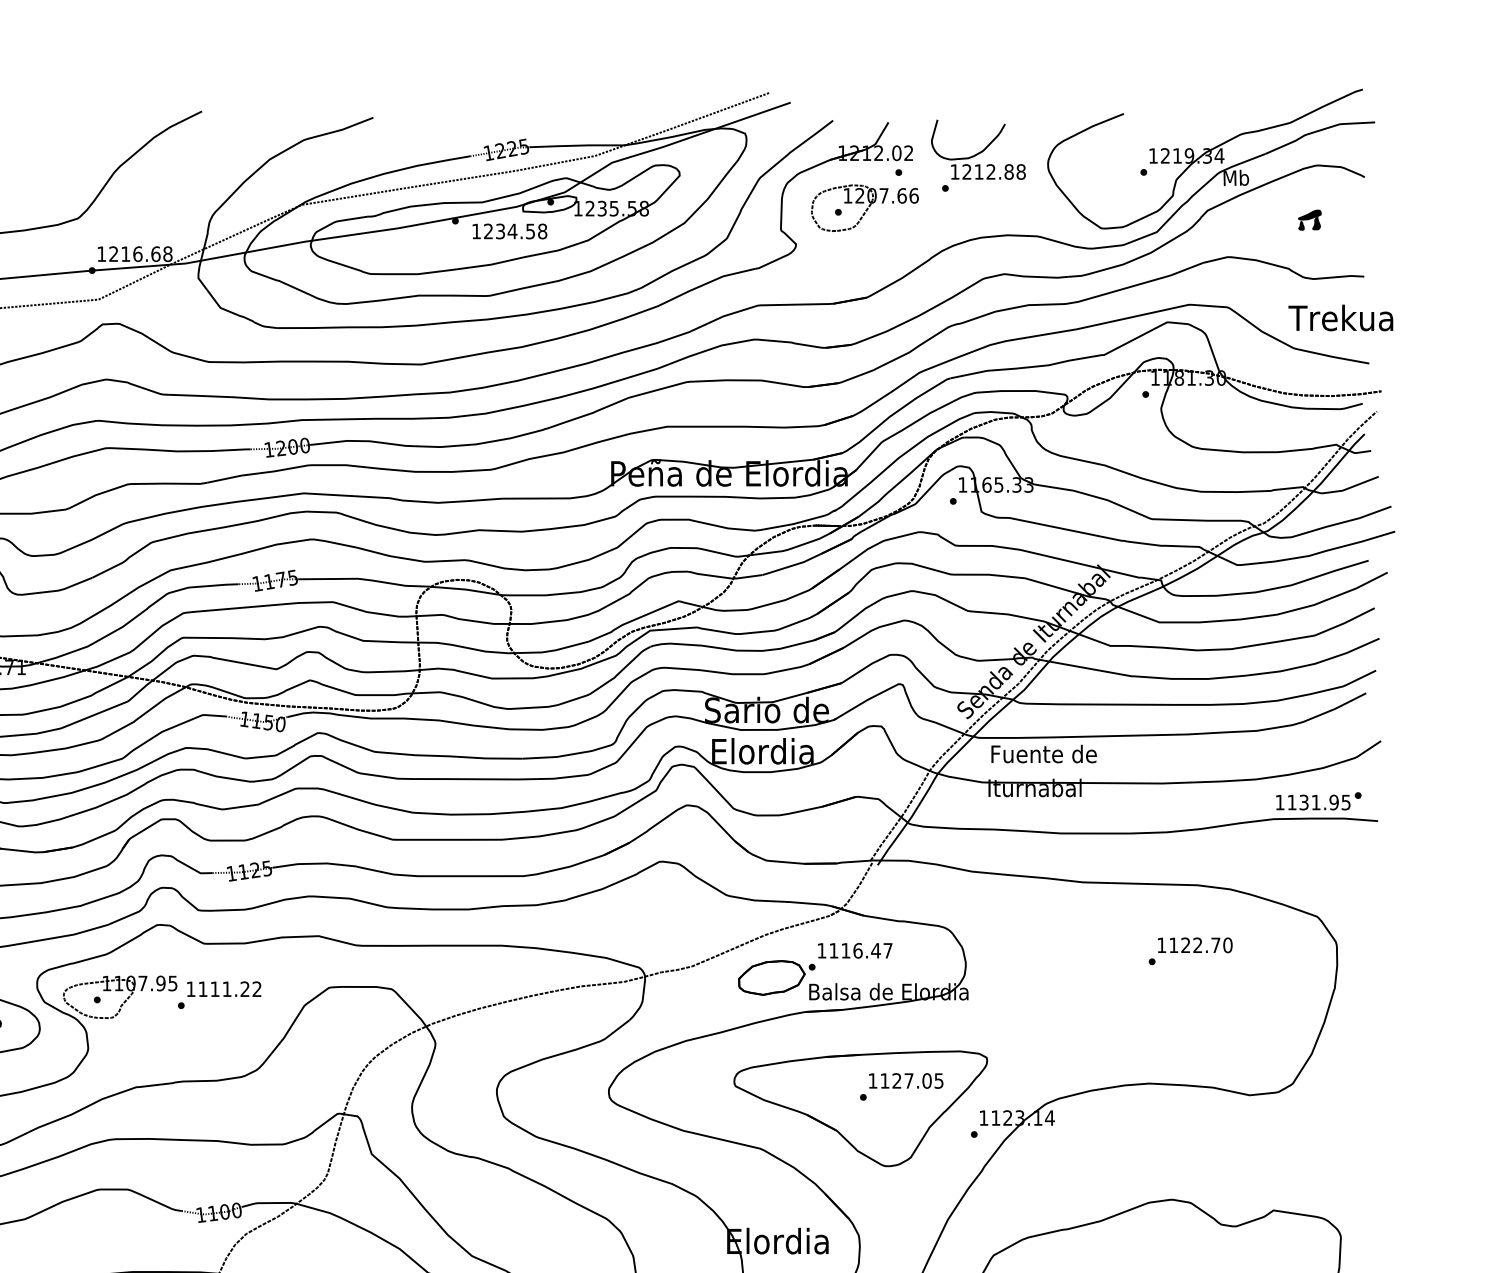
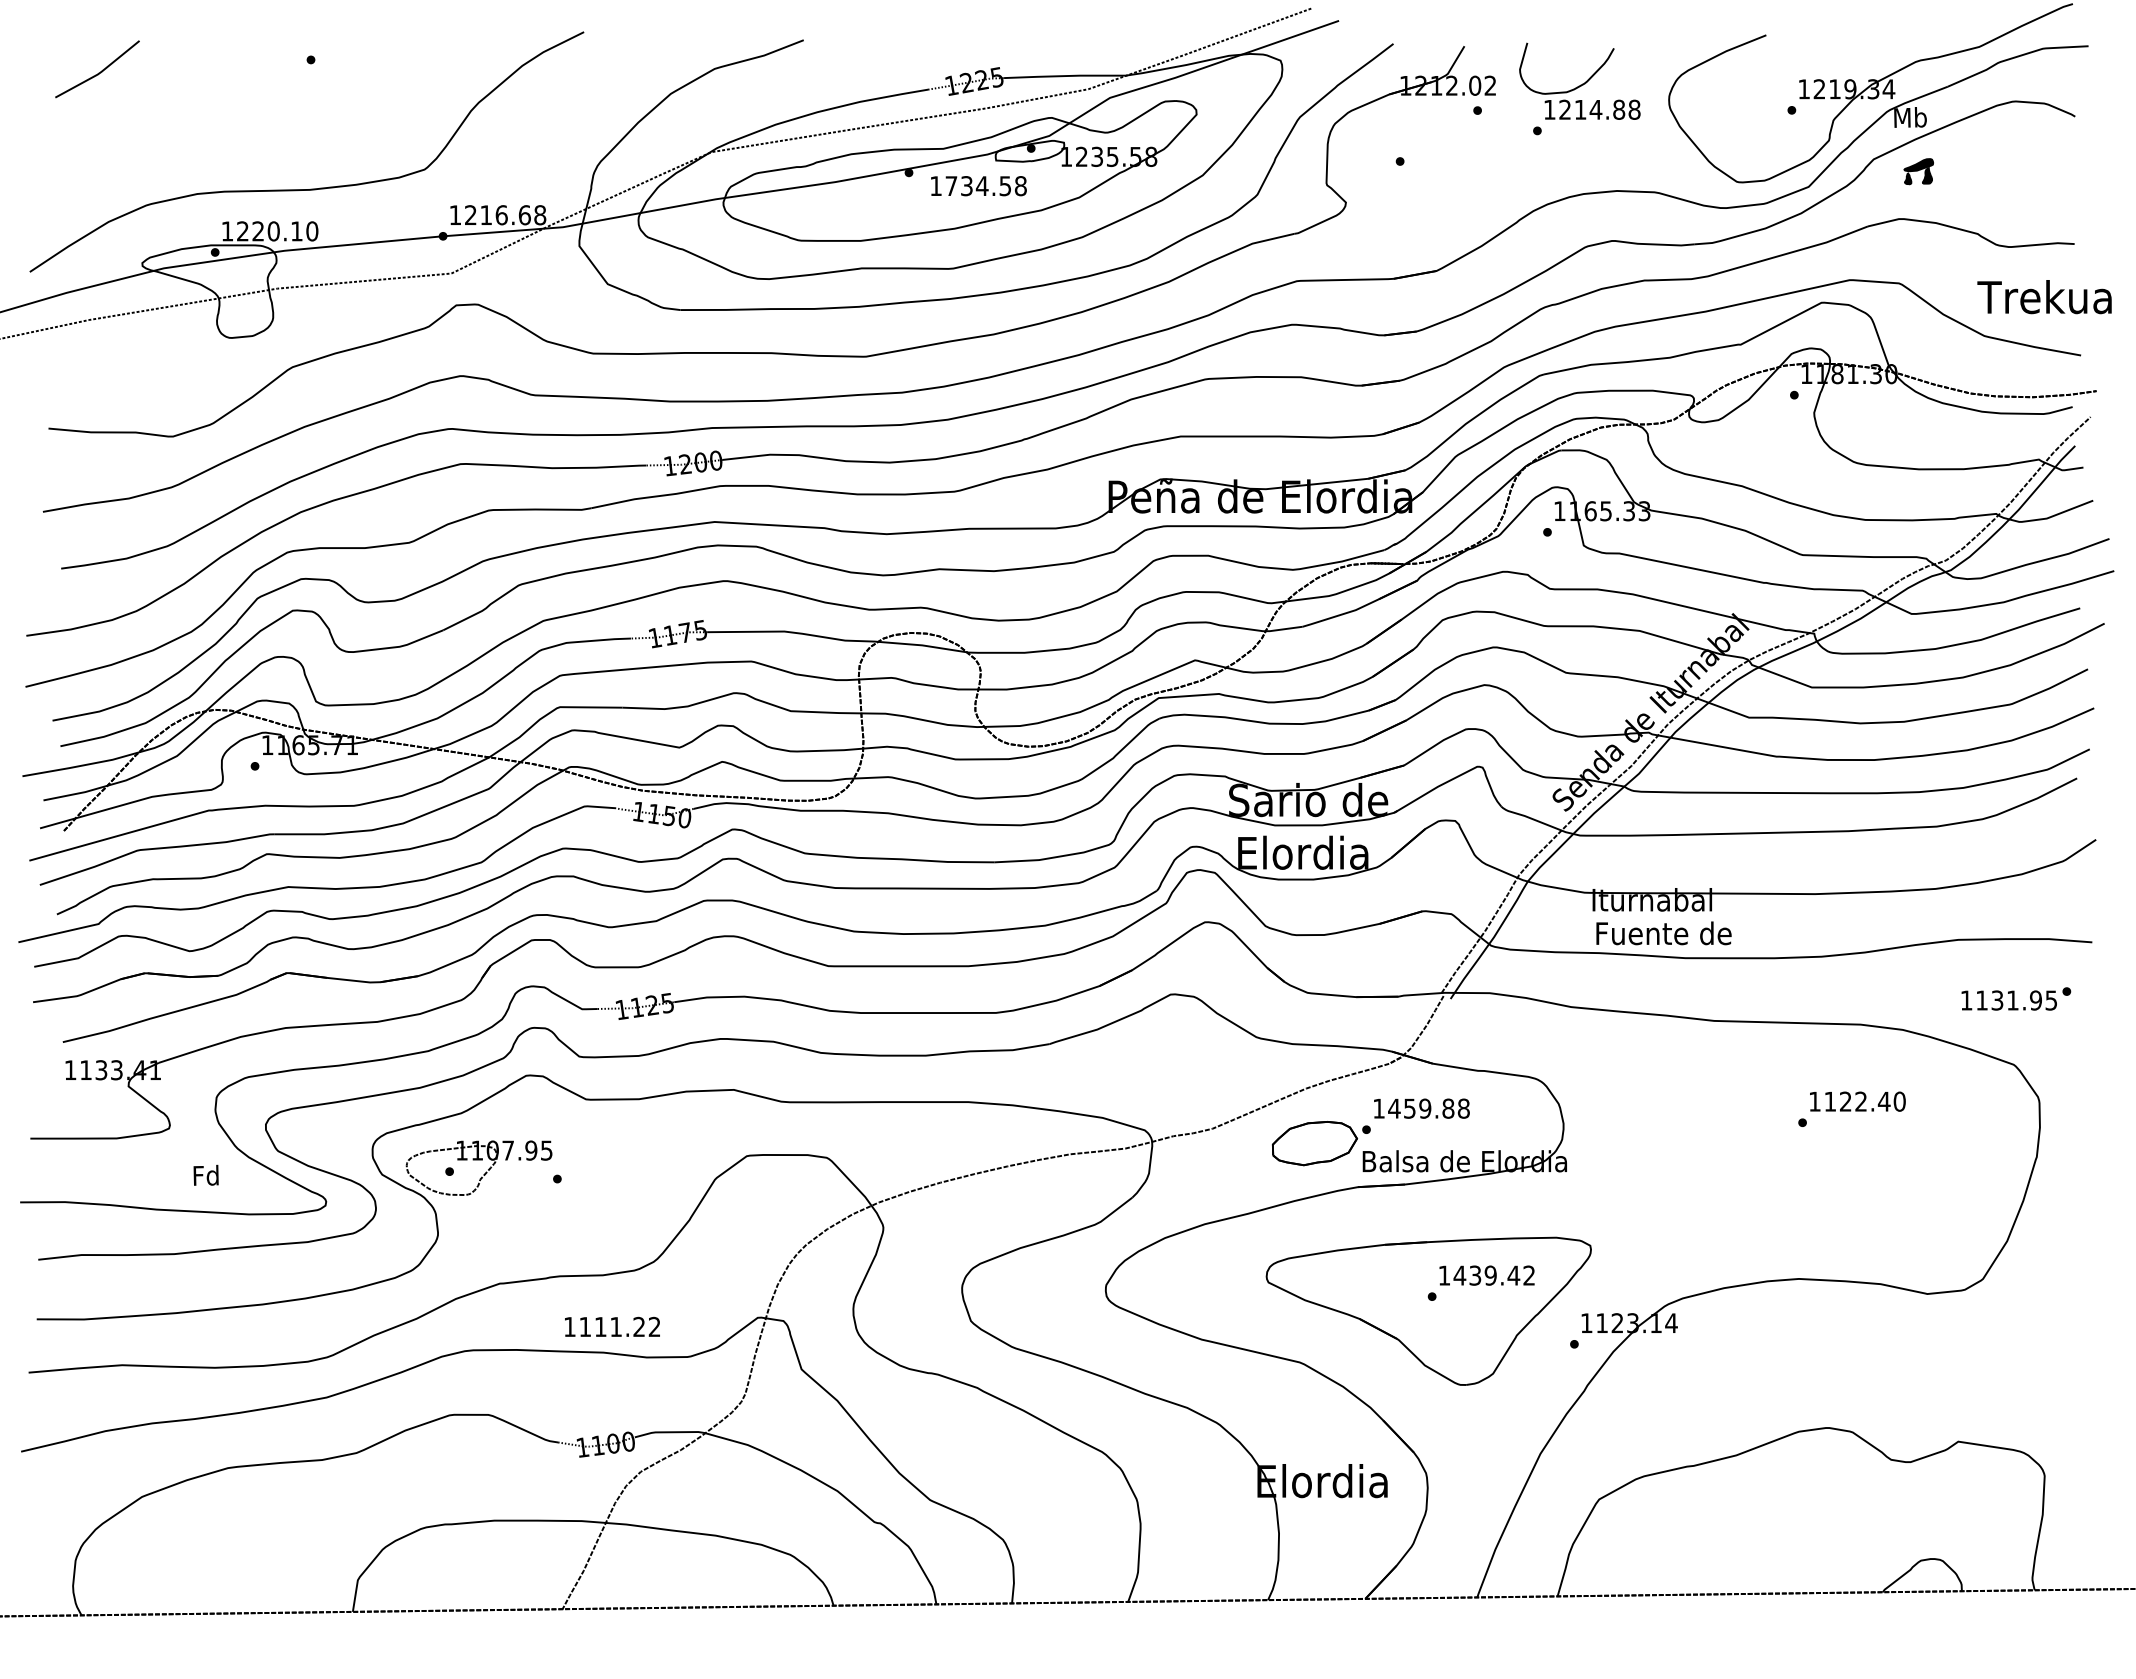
text: (990, 171) -> (1595, 109), 1212.88 -> 1214.88
part: (865, 208) -> (1434, 156), removed
part: (1309, 220) -> (1918, 171), moved
text: (488, 231) -> (951, 185), 1234.58 -> 1734.58
text: (1043, 754) -> (1663, 933), moved
text: (1318, 800) -> (2016, 998), moved
text: (1215, 945) -> (1883, 1101), 1122.70 -> 1122.40
text: (860, 950) -> (1428, 1108), 1116.47 -> 1459.88
text: (224, 988) -> (612, 1326), moved
text: (911, 1080) -> (1493, 1275), 1127.05 -> 1439.42

